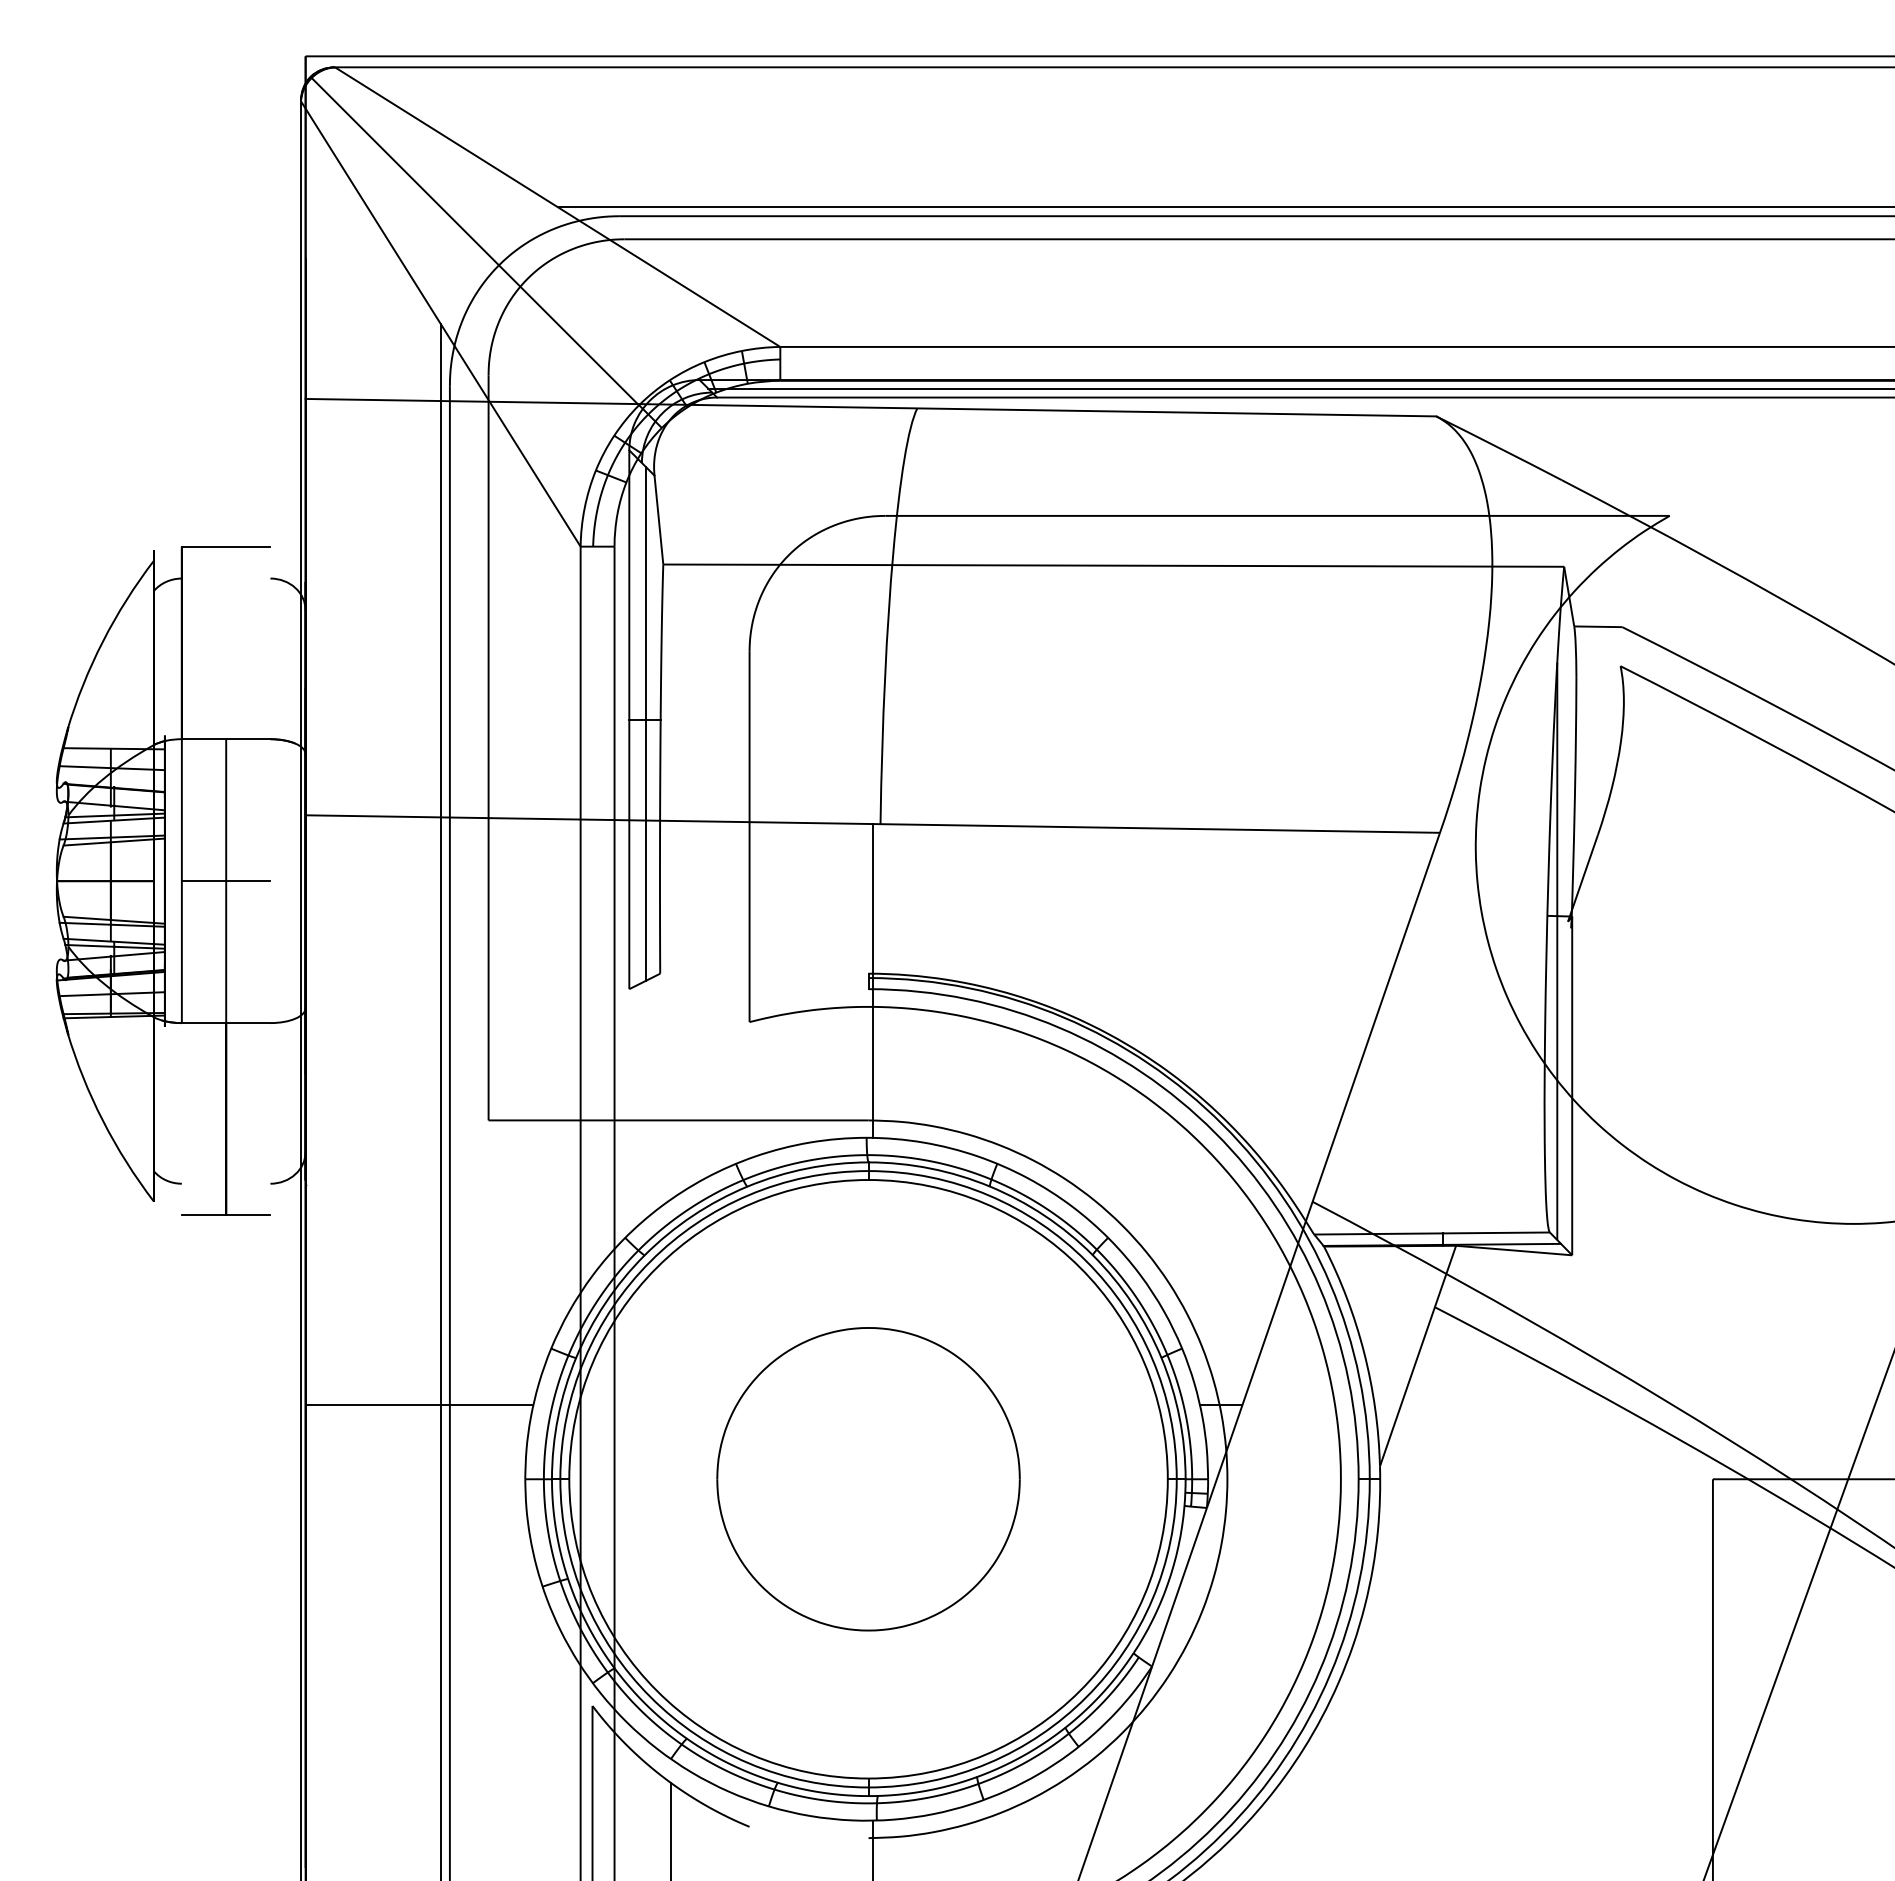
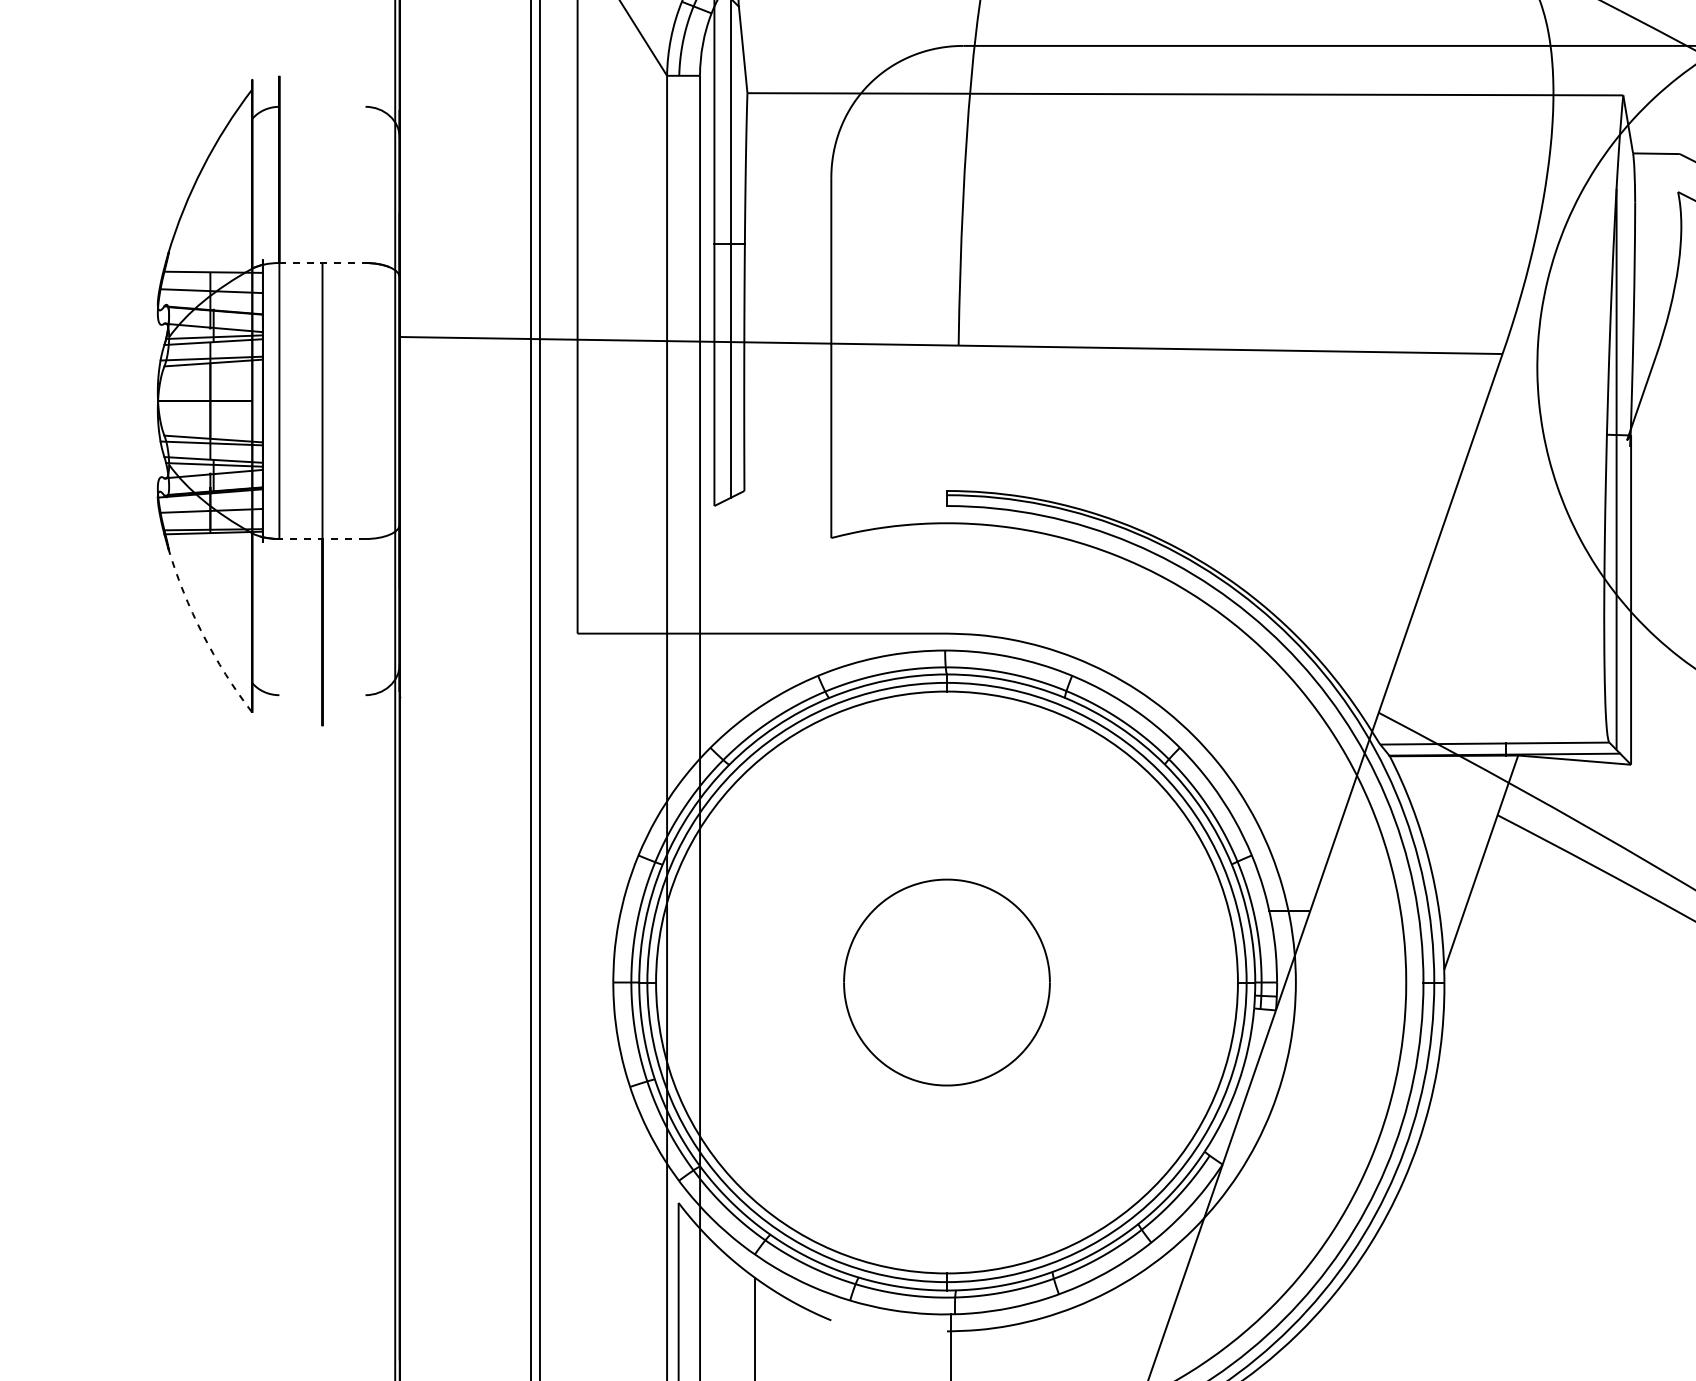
line: (225, 546) -> (321, 75), removed
line: (226, 739) -> (322, 263), solid -> dashed
line: (225, 881) -> (321, 401), removed
line: (872, 980) -> (950, 497), removed
line: (225, 1023) -> (321, 539), solid -> dashed
arc: (103, 1121) -> (203, 634), solid -> dashed
line: (225, 1215) -> (321, 726), removed
line: (419, 1405) -> (510, 910), removed
part: (868, 1479) -> (946, 982), size x0.7

